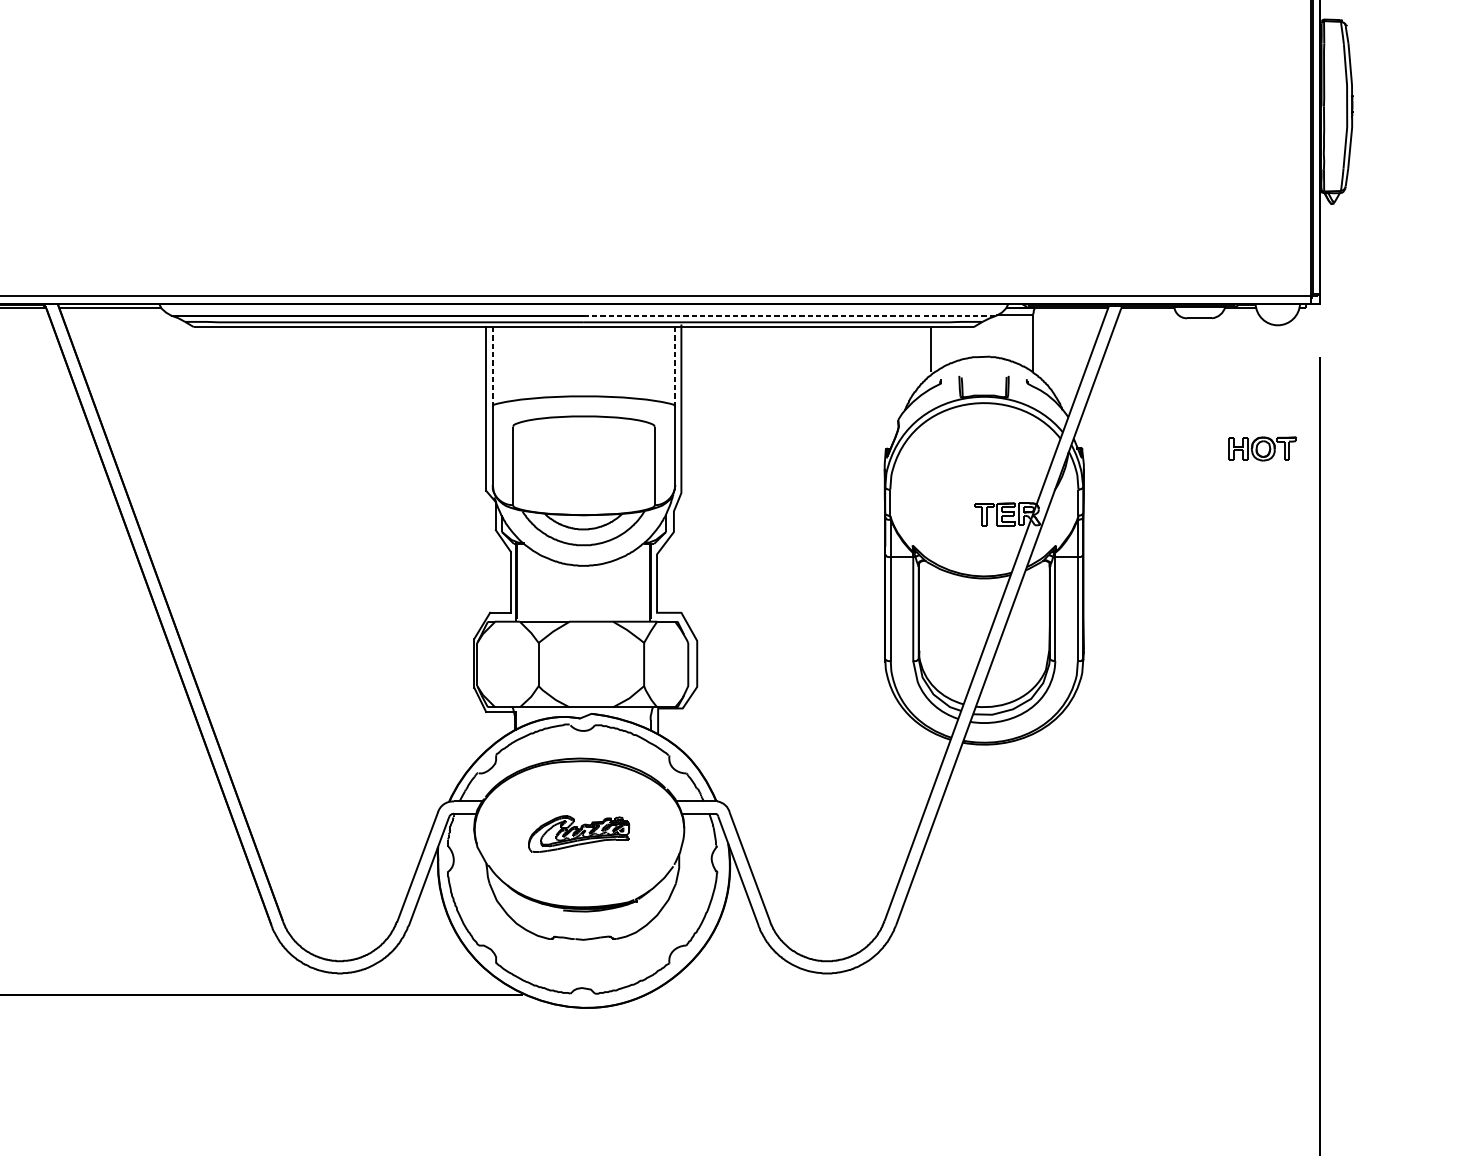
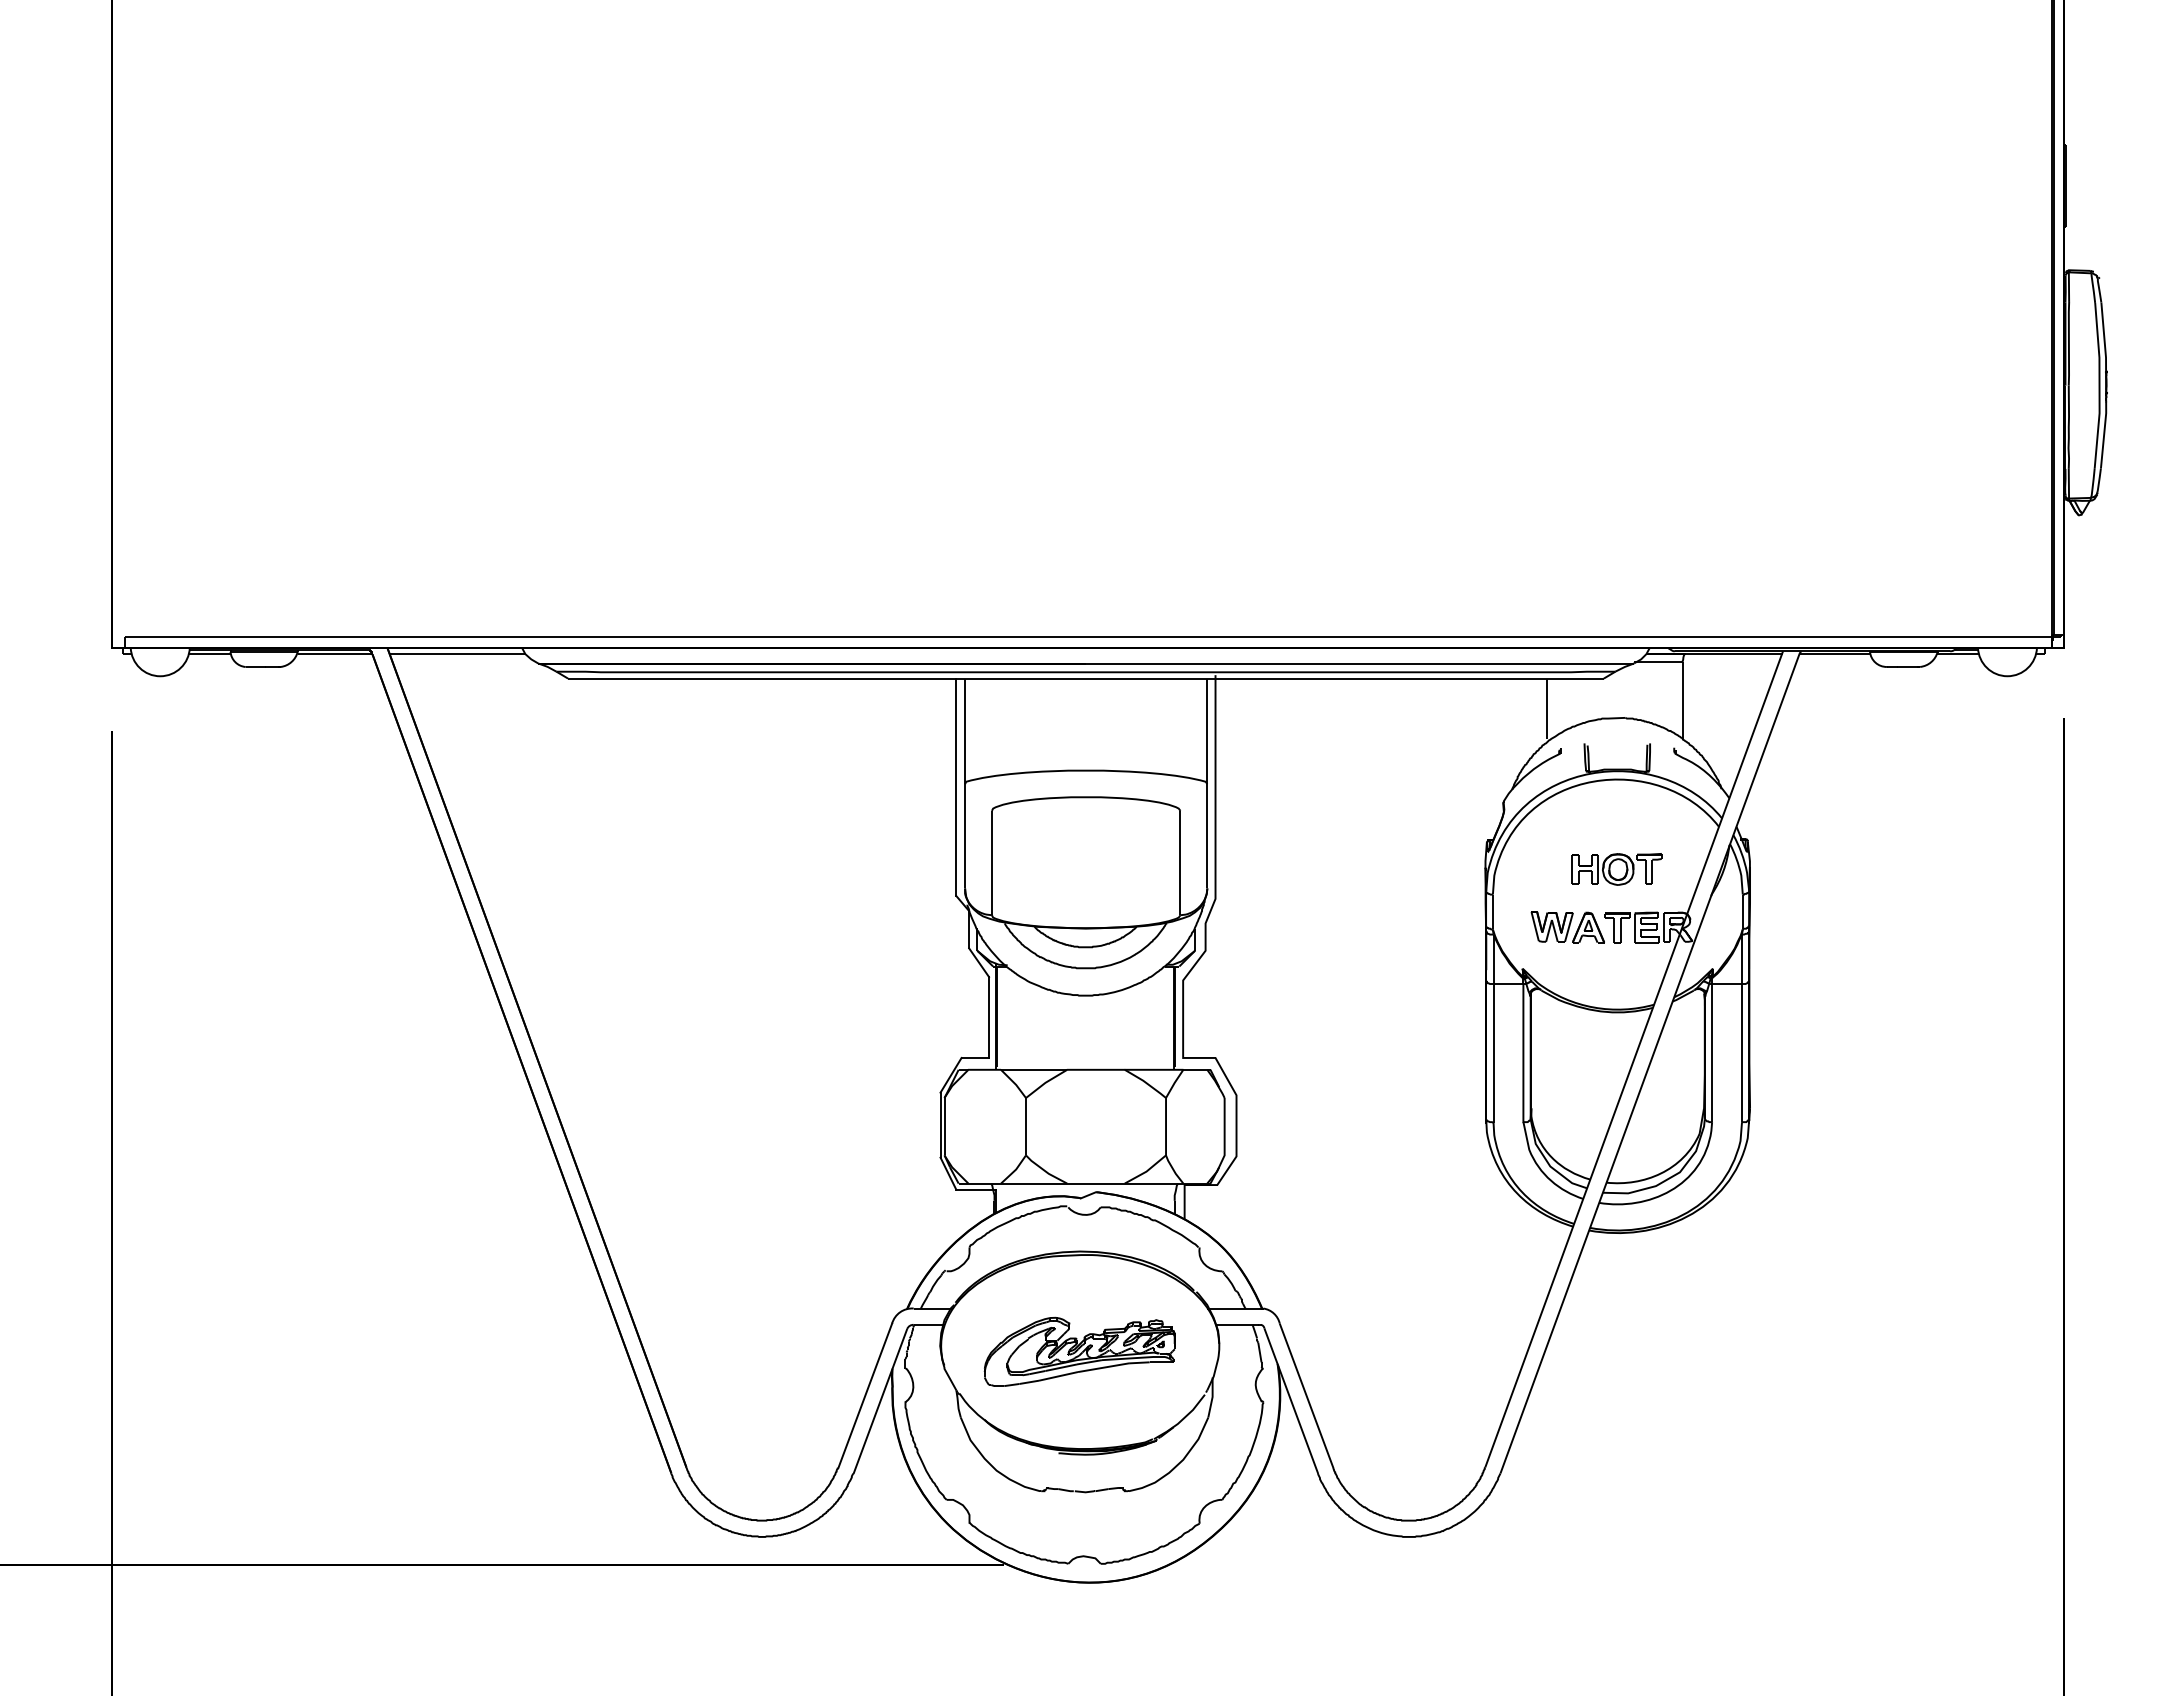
line: (790, 315) -> (1360, 663), dashed -> solid
line: (493, 366) -> (965, 731), dashed -> solid
line: (675, 366) -> (1207, 731), dashed -> solid
part: (1262, 449) -> (1616, 869), moved
part: (946, 514) -> (1567, 927), added
part: (578, 833) -> (1079, 1351), size x1.43

